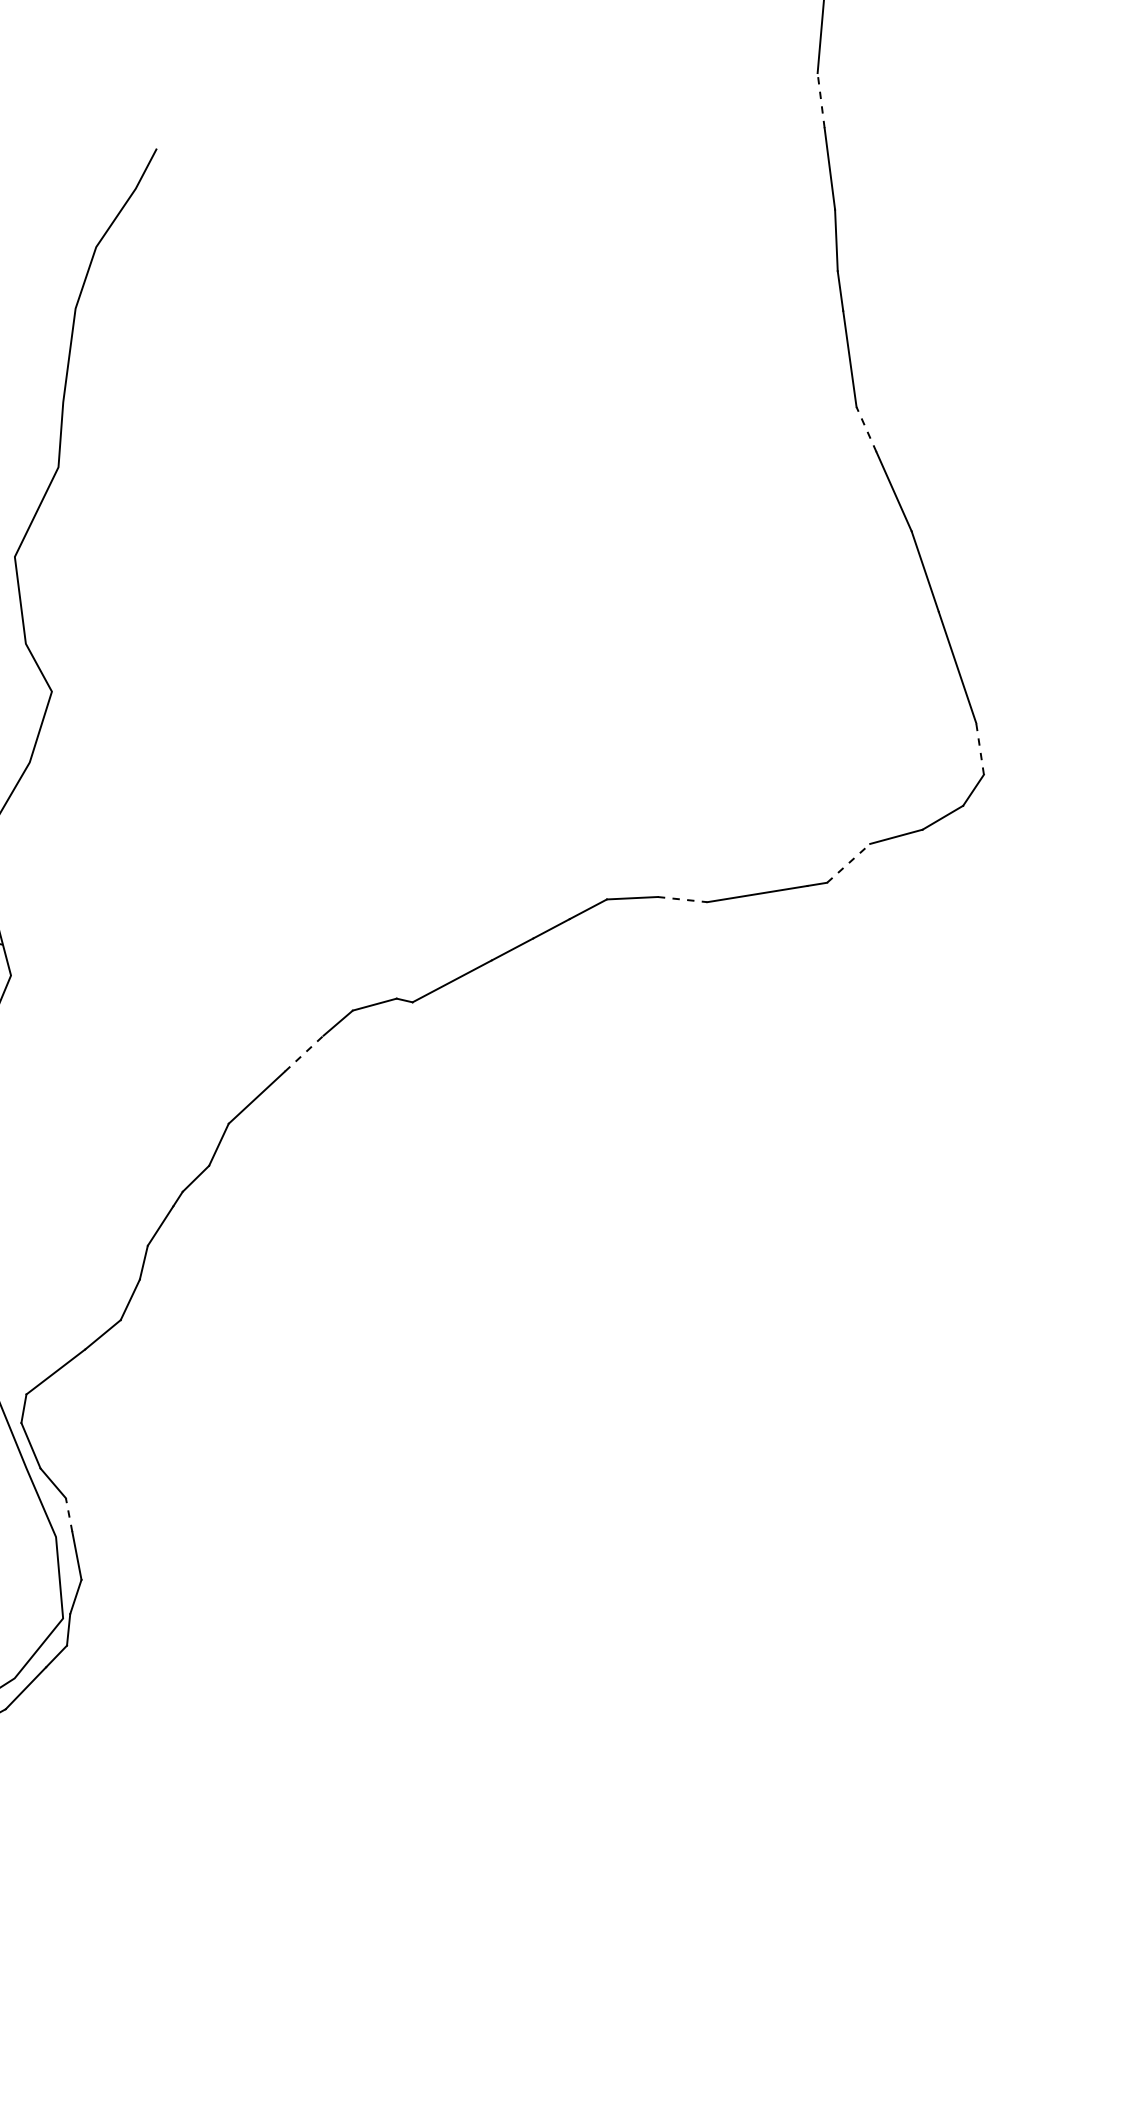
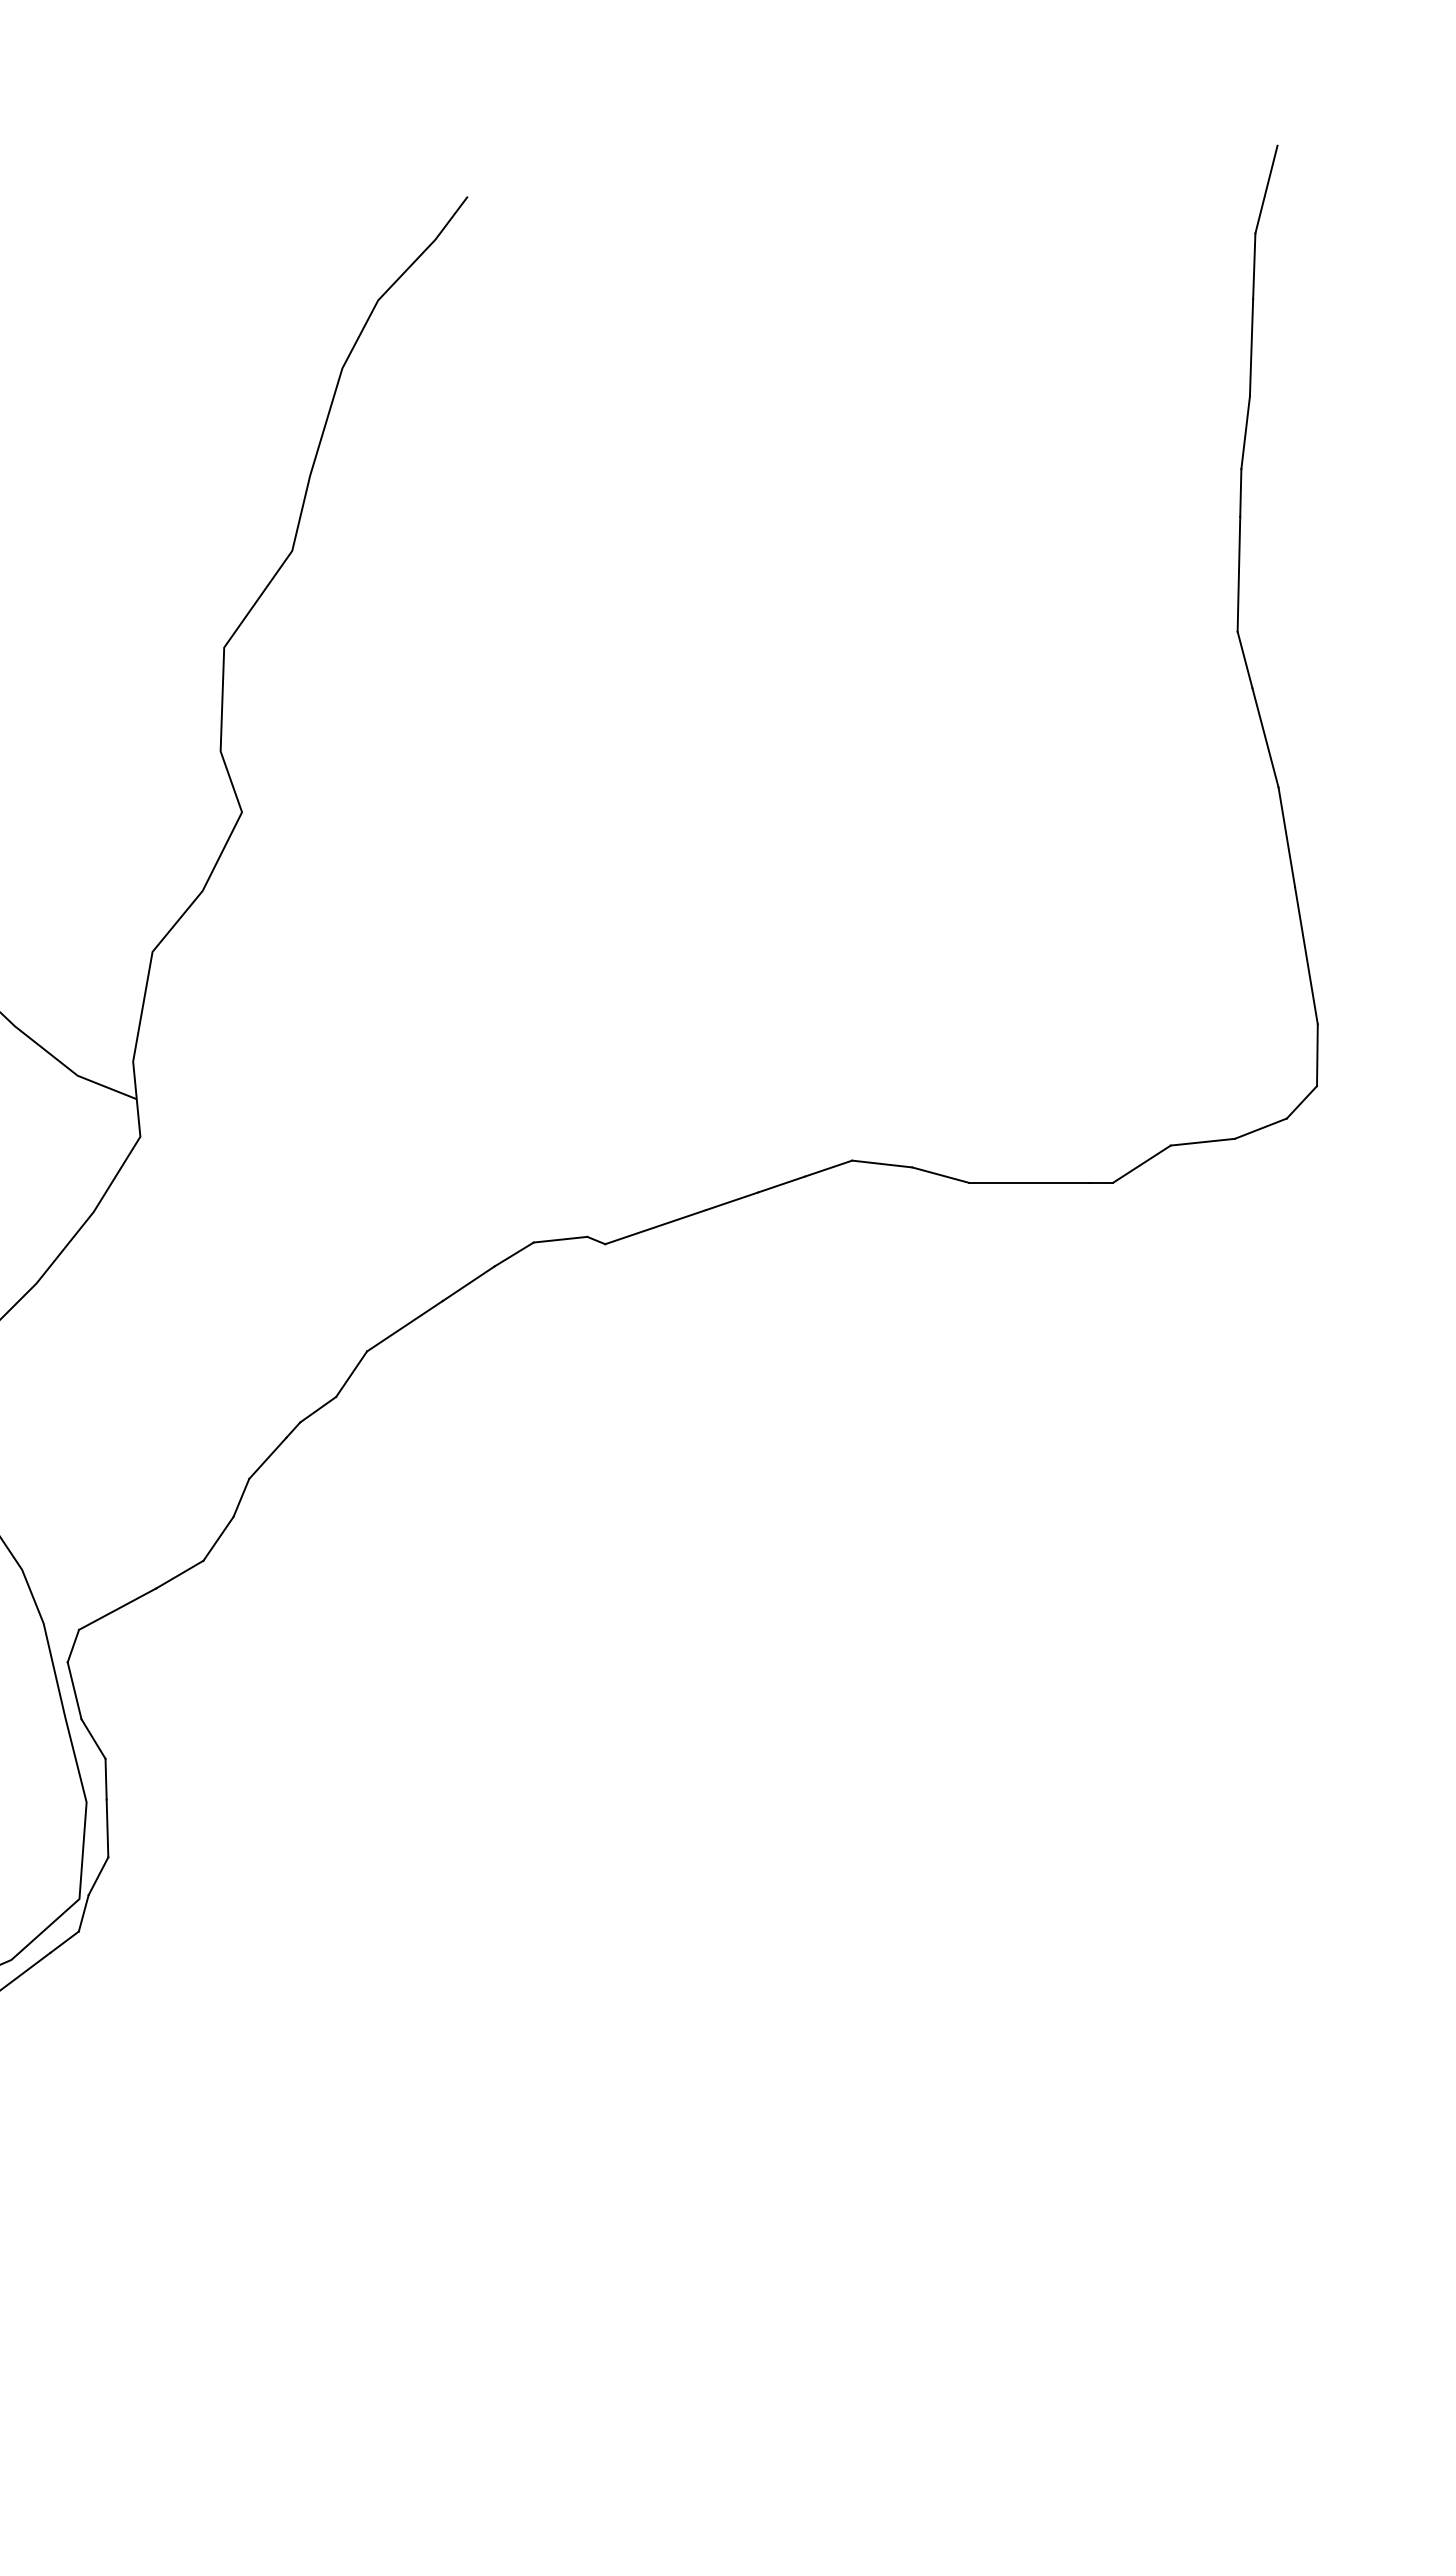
line: (821, 100) -> (1254, 266), dashed -> solid
line: (866, 429) -> (1244, 659), dashed -> solid
line: (980, 749) -> (1317, 1055), dashed -> solid
line: (849, 862) -> (1142, 1163), dashed -> solid
line: (683, 899) -> (941, 1175), dashed -> solid
line: (304, 1053) -> (469, 1283), dashed -> solid
line: (69, 1514) -> (106, 1778), dashed -> solid

